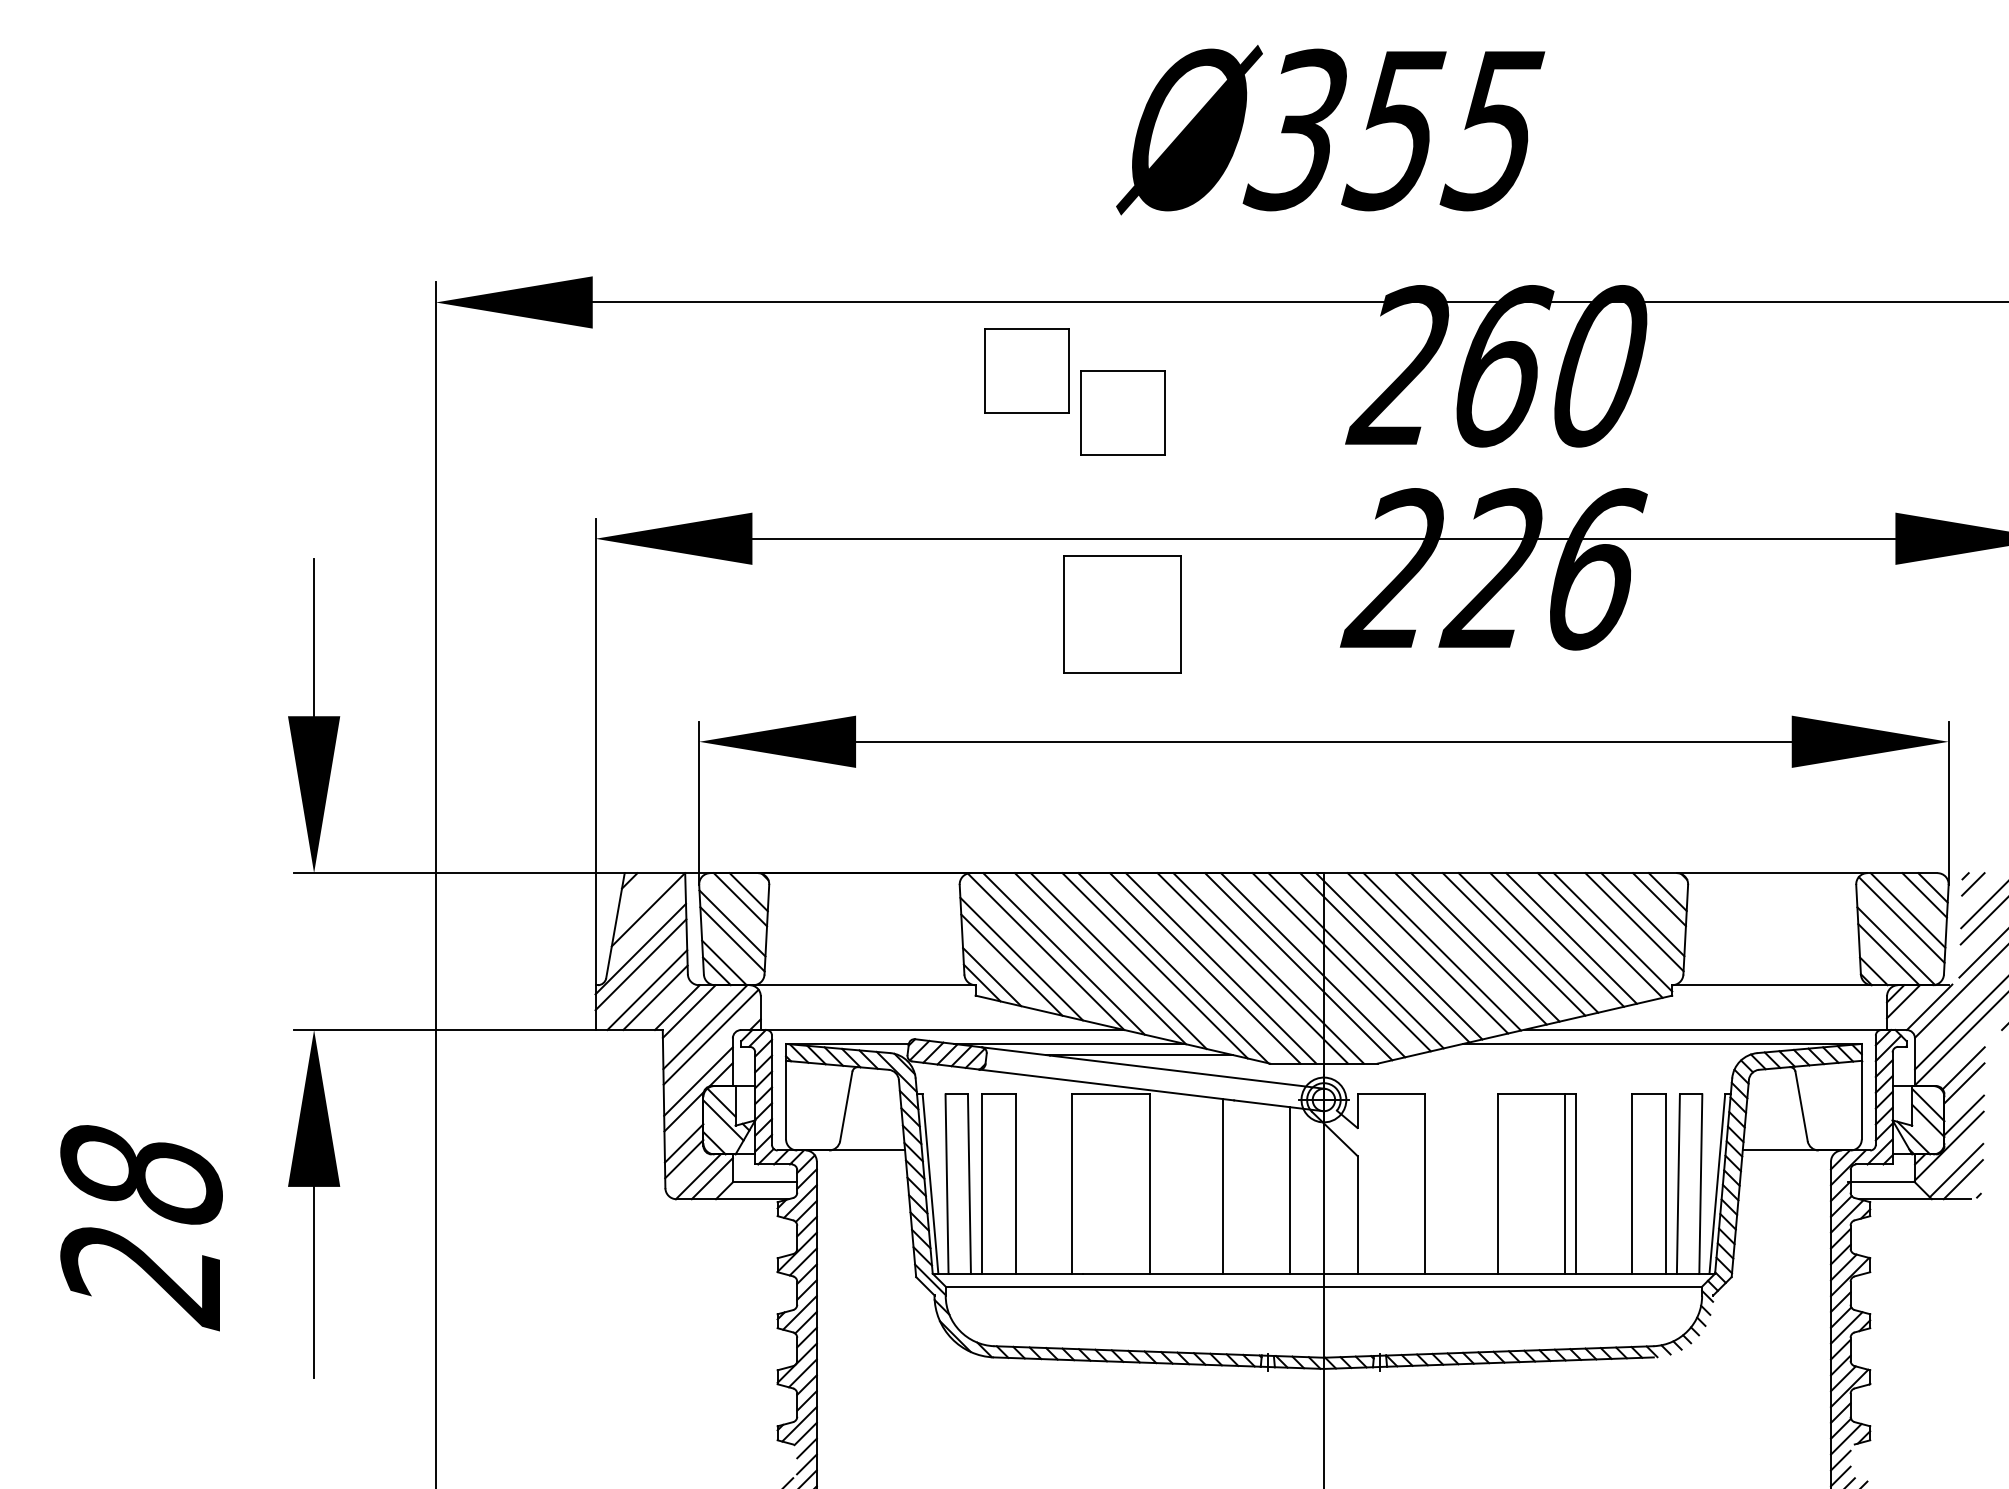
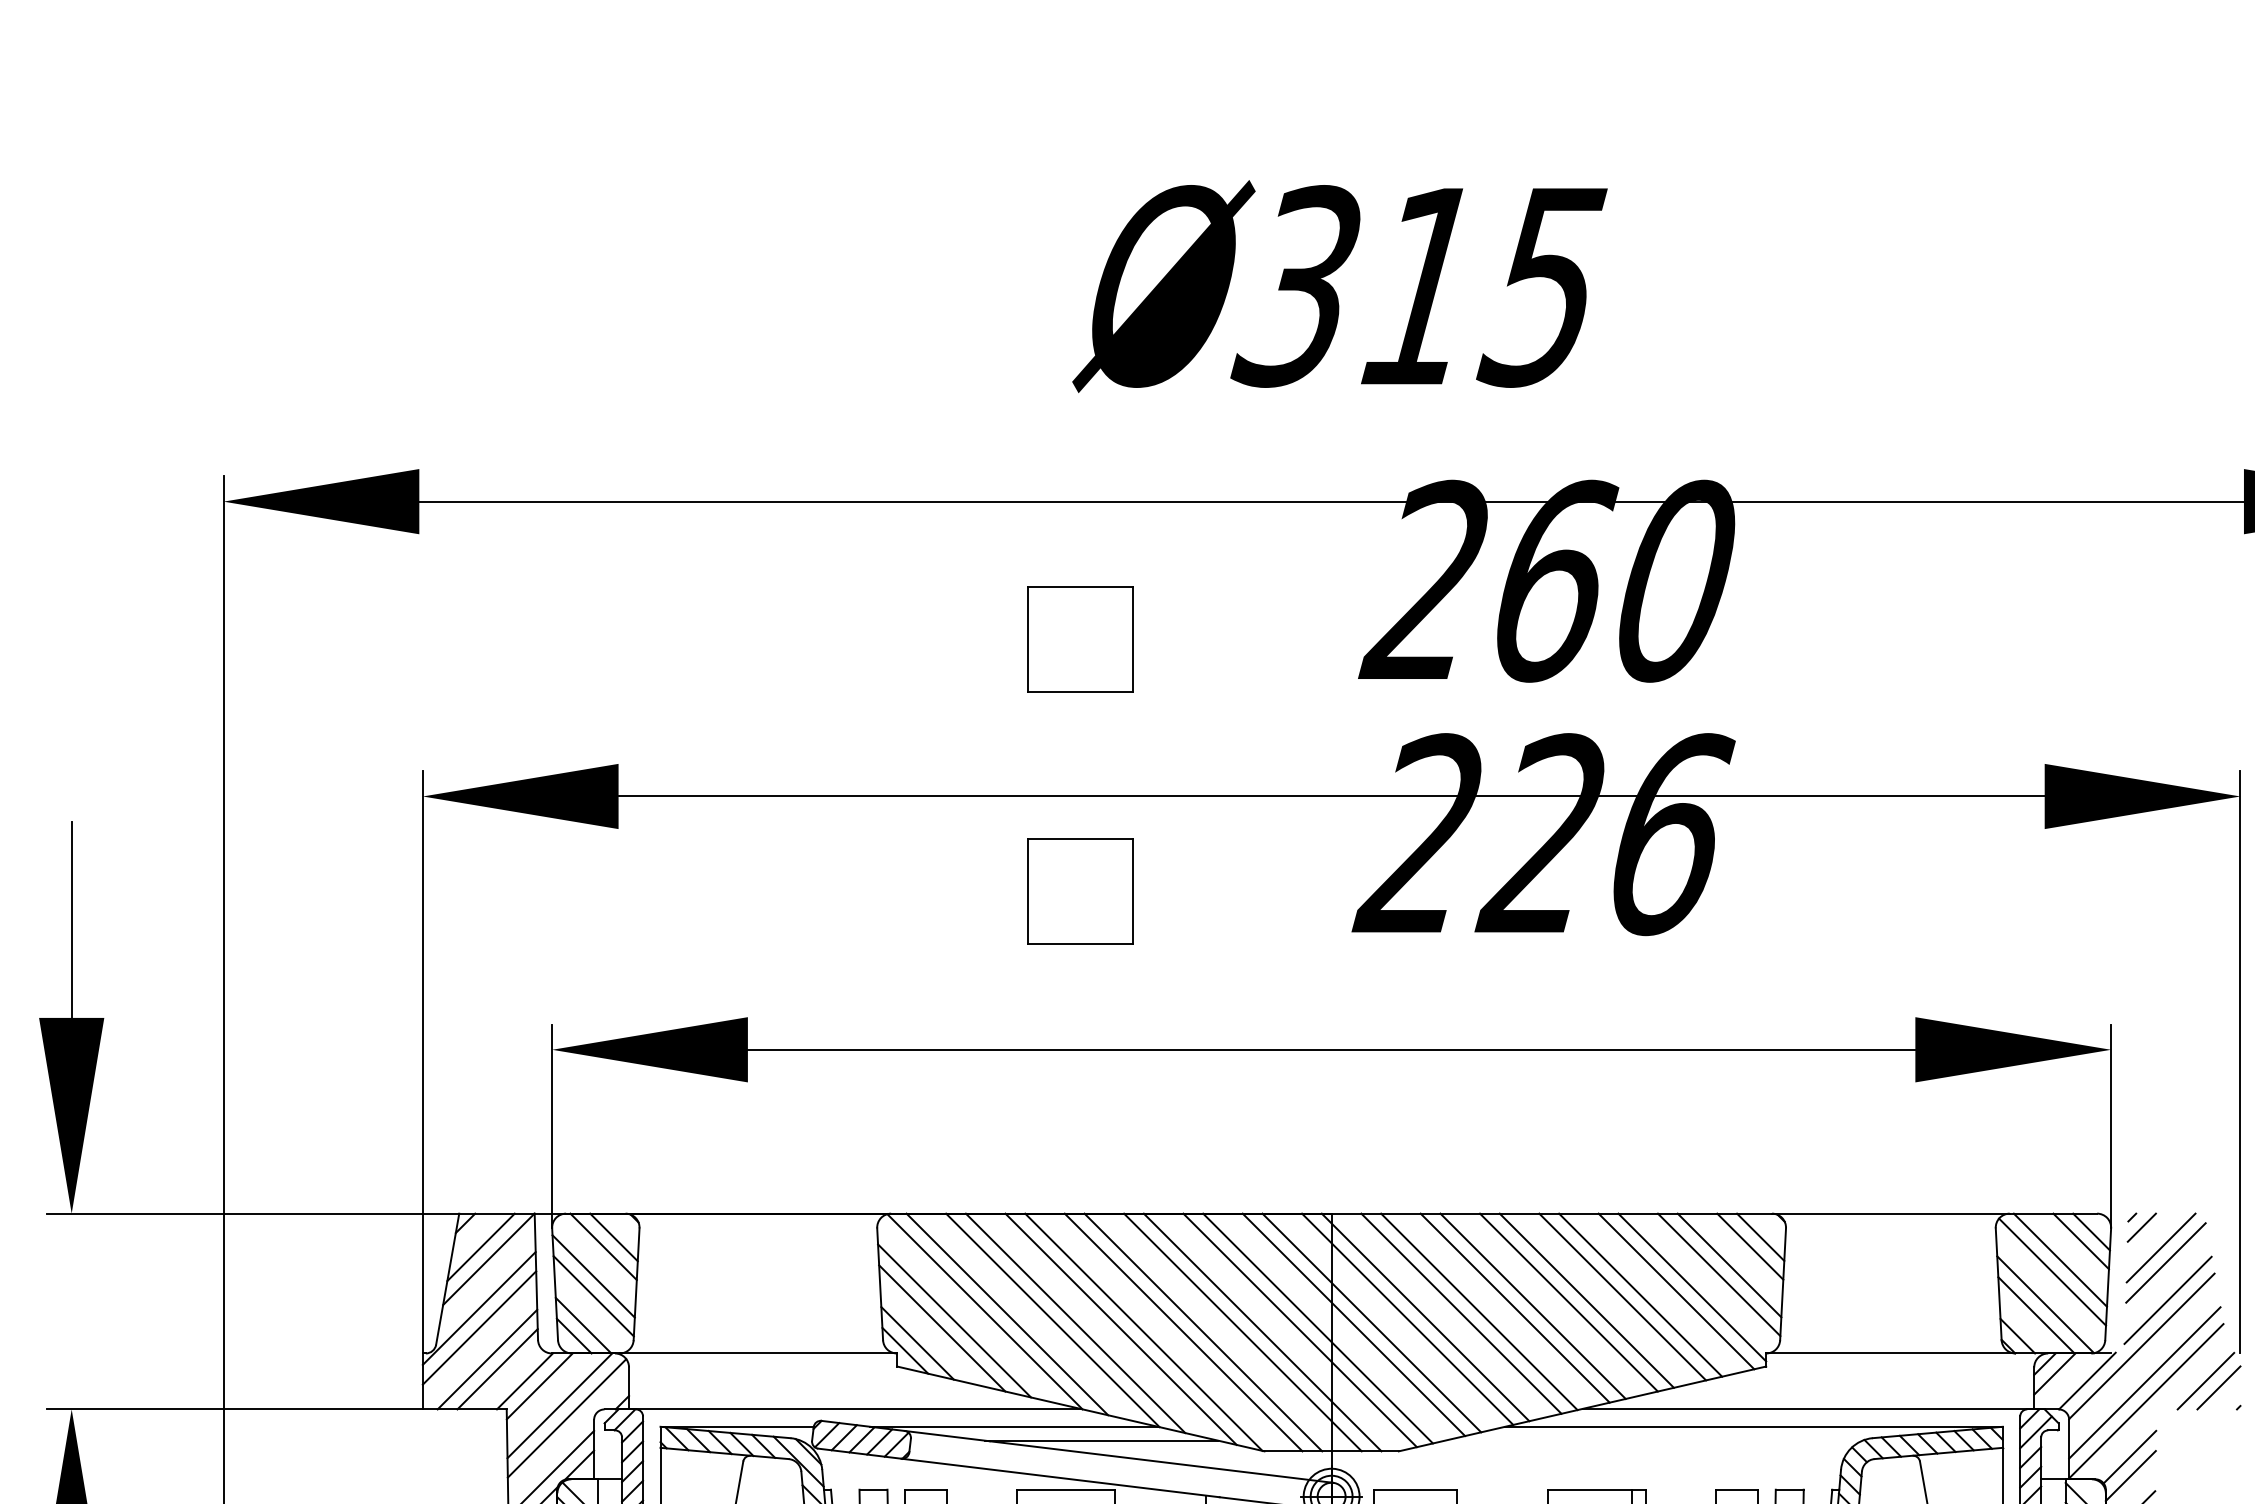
text: (1393, 131) -> (1418, 288), Ø355 -> Ø315
part: (1026, 370) -> (960, 586), removed
part: (1122, 614) -> (1080, 890), size x0.71
line: (642, 900) -> (481, 1247), added

